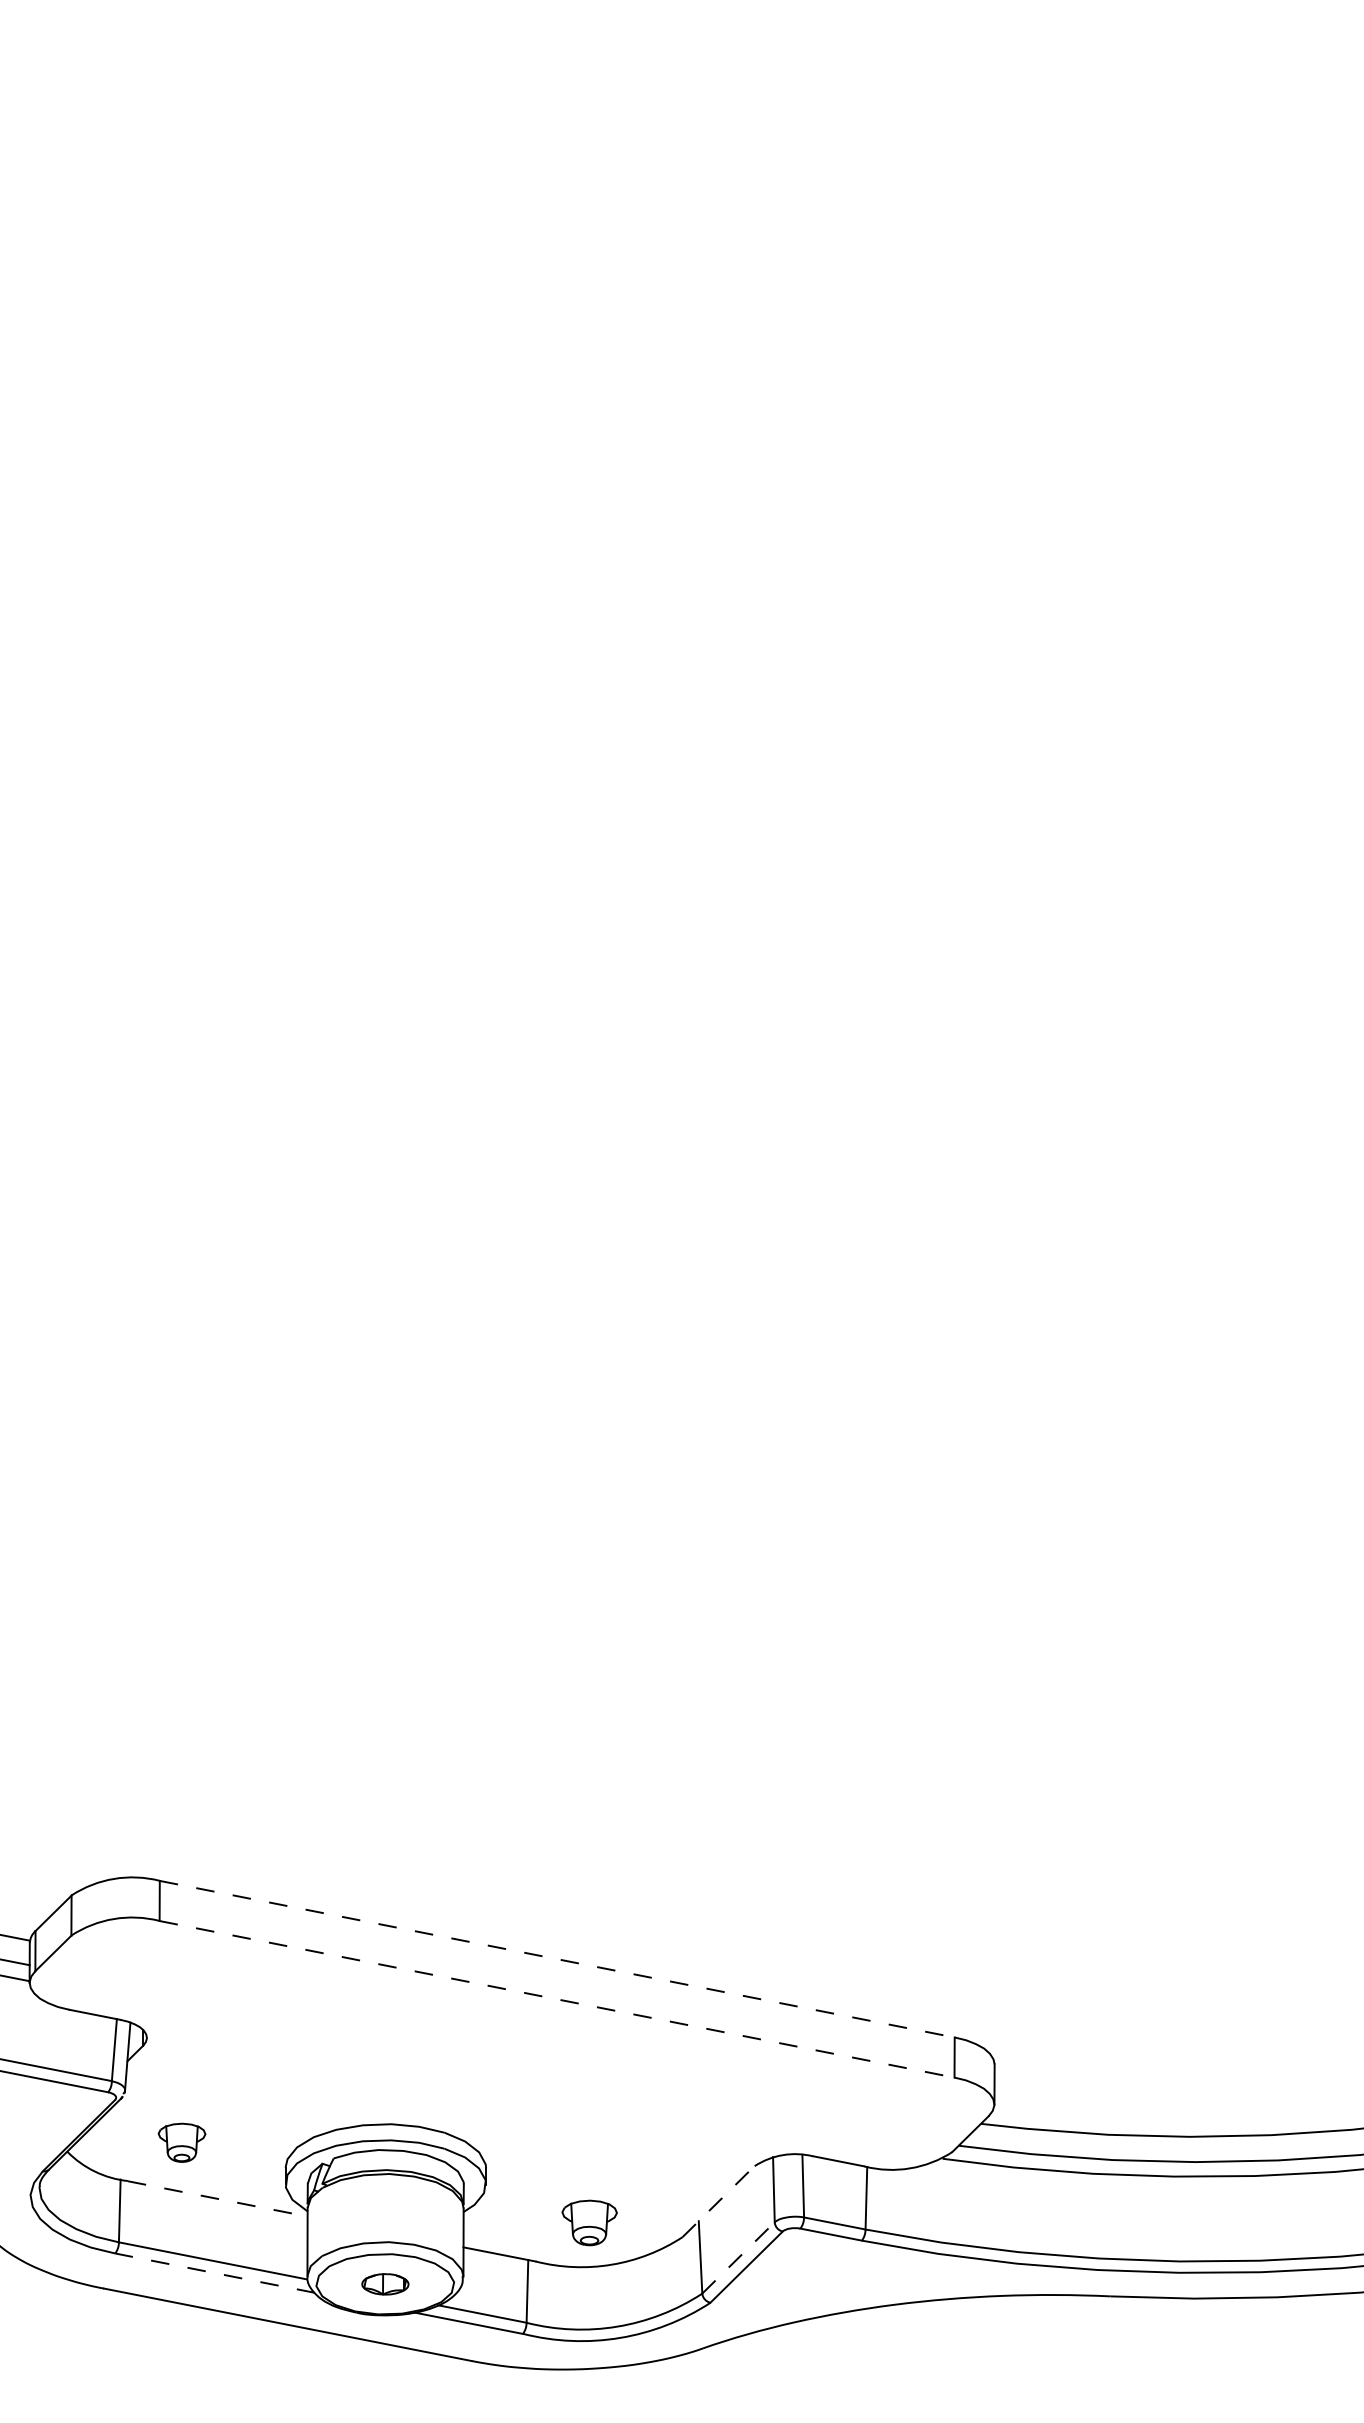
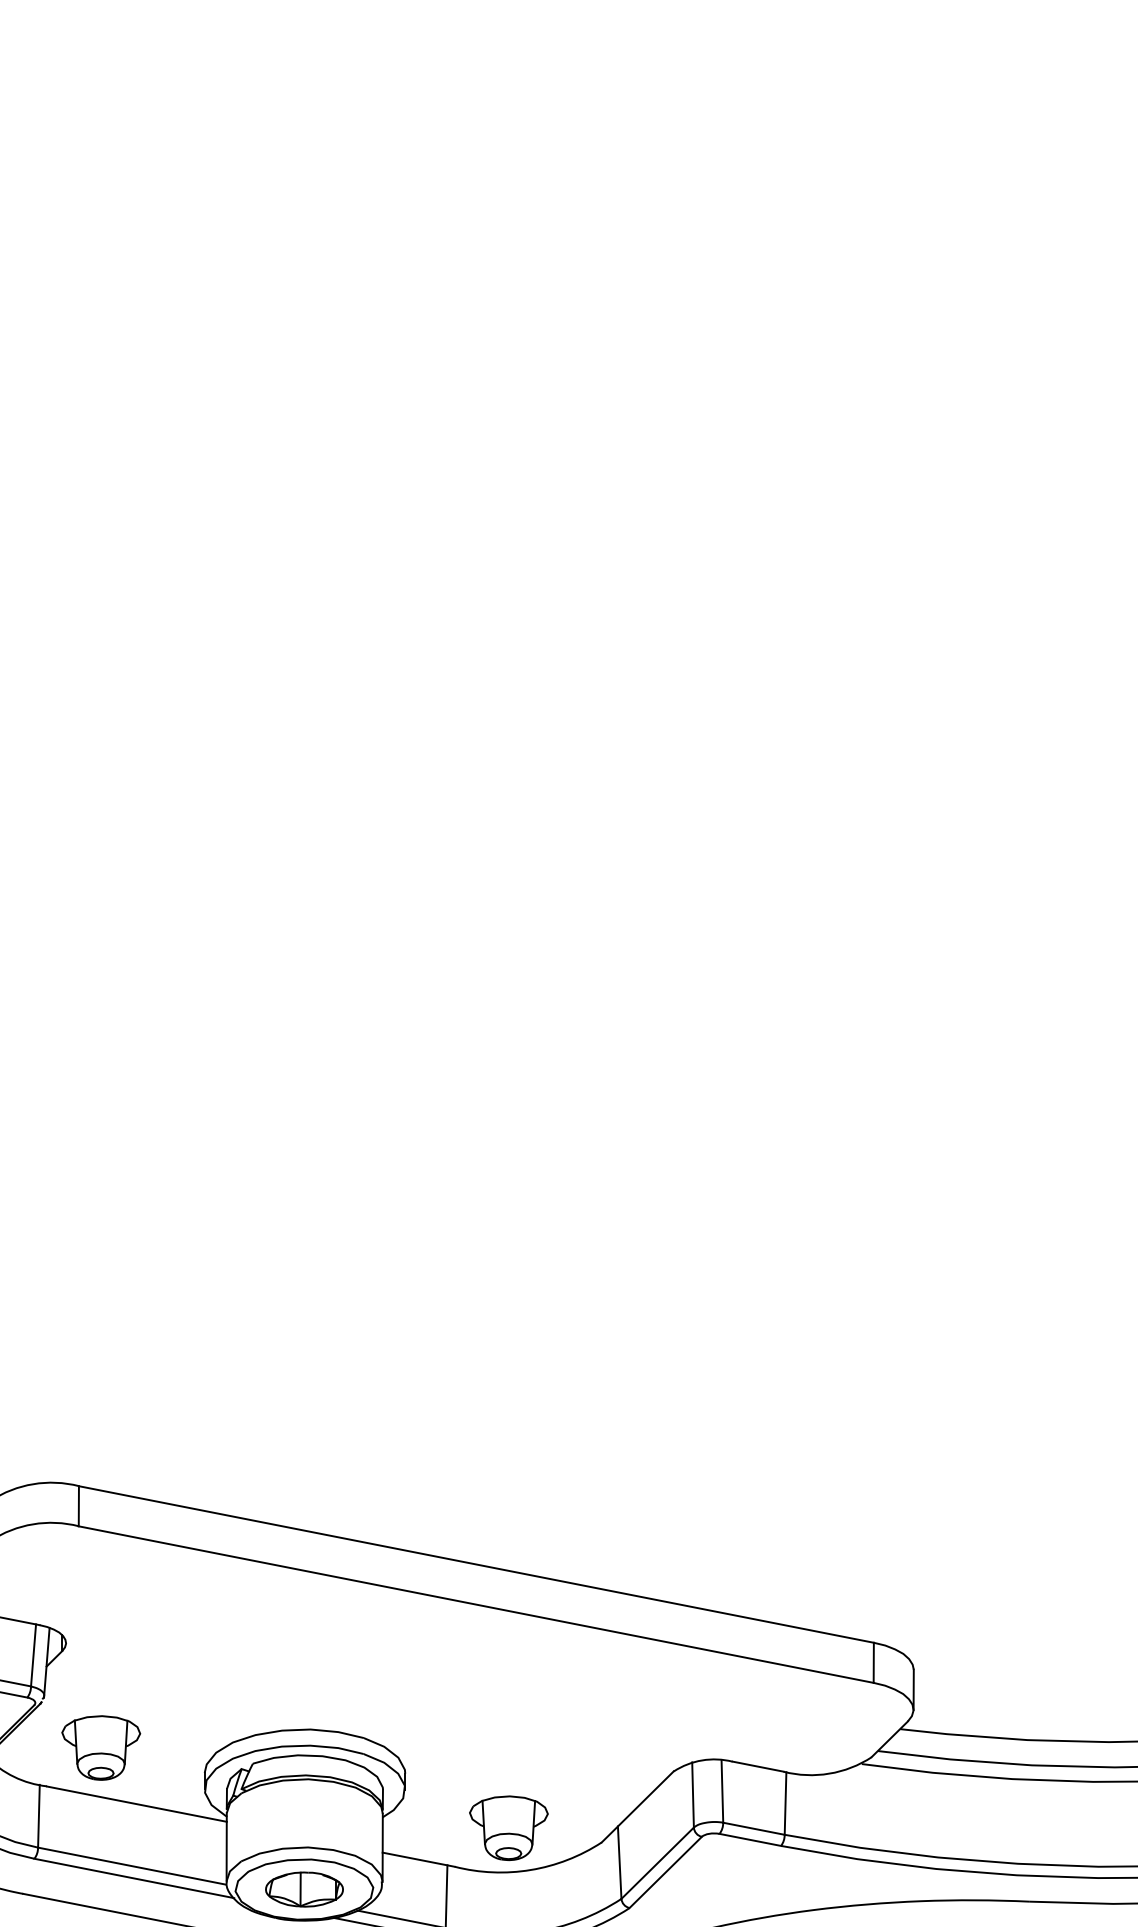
line: (557, 1959) -> (476, 1564), dashed -> solid
line: (557, 1999) -> (476, 1604), dashed -> solid
part: (181, 2142) -> (100, 1747), size x1.67
line: (217, 2198) -> (136, 1803), dashed -> solid
line: (718, 2201) -> (637, 1806), dashed -> solid
part: (589, 2222) -> (508, 1827), size x1.43
line: (738, 2257) -> (657, 1862), dashed -> solid
line: (215, 2273) -> (134, 1878), dashed -> solid
part: (385, 2284) -> (304, 1889), size x1.67

